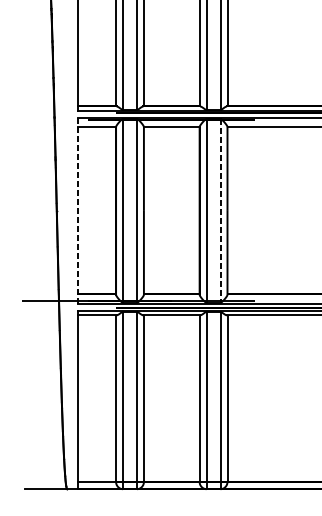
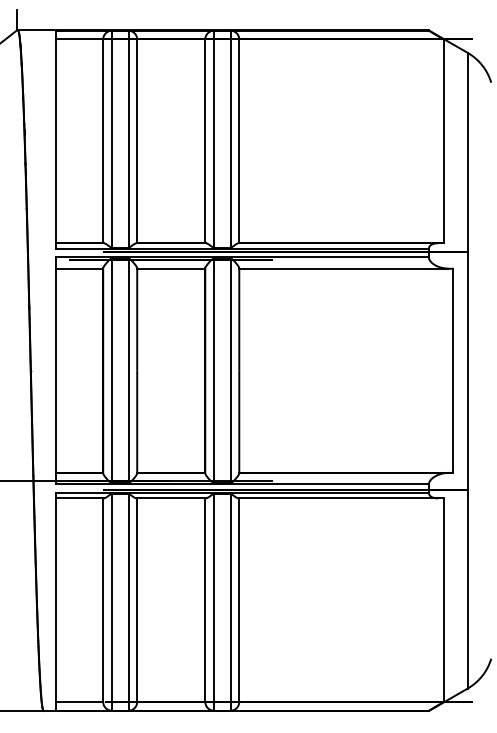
line: (77, 210) -> (56, 370), dashed -> solid
line: (220, 211) -> (230, 371), dashed -> solid

